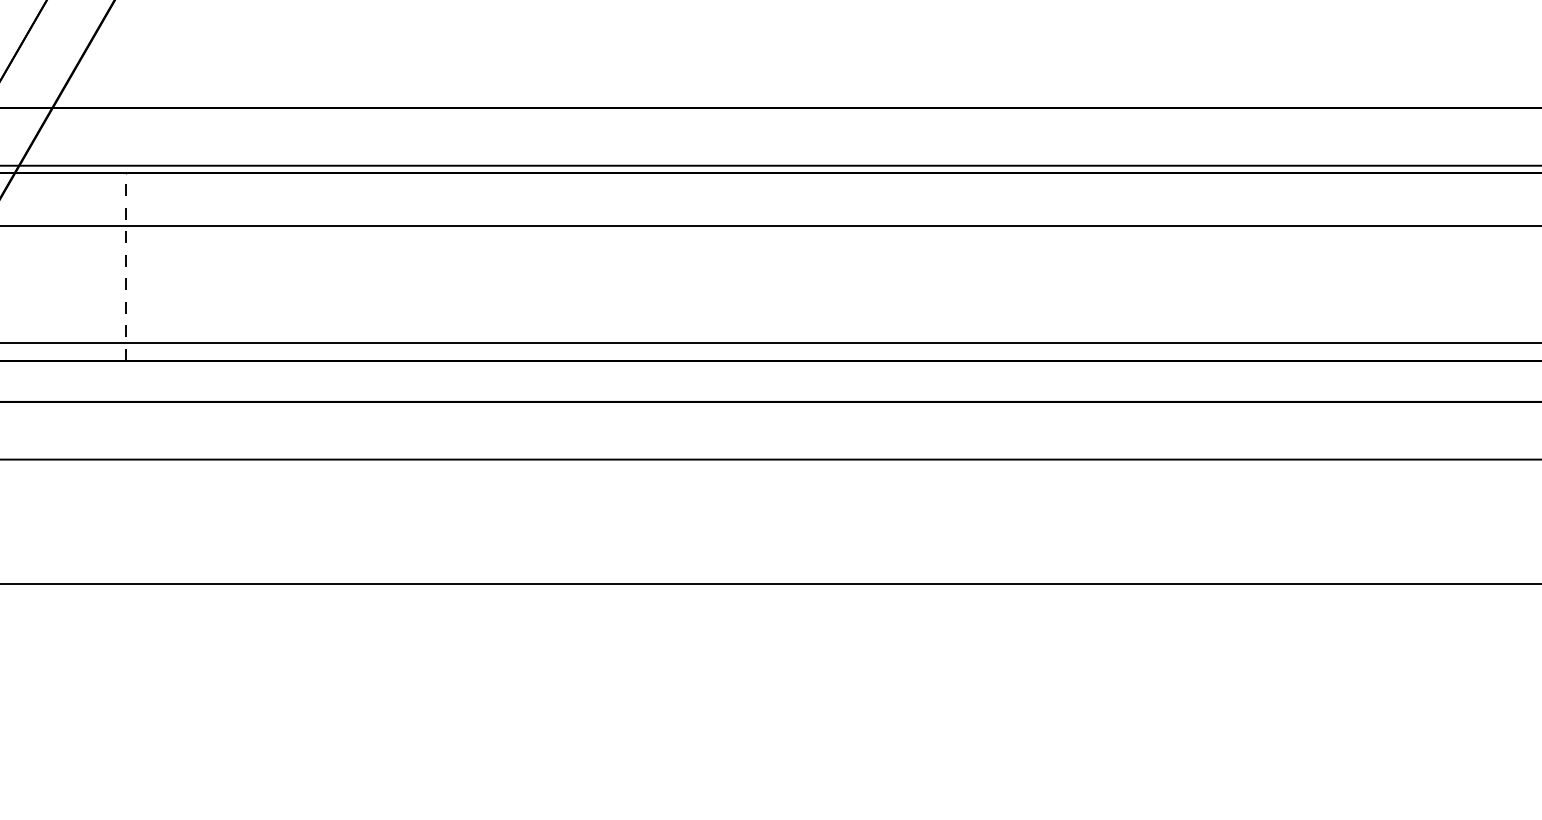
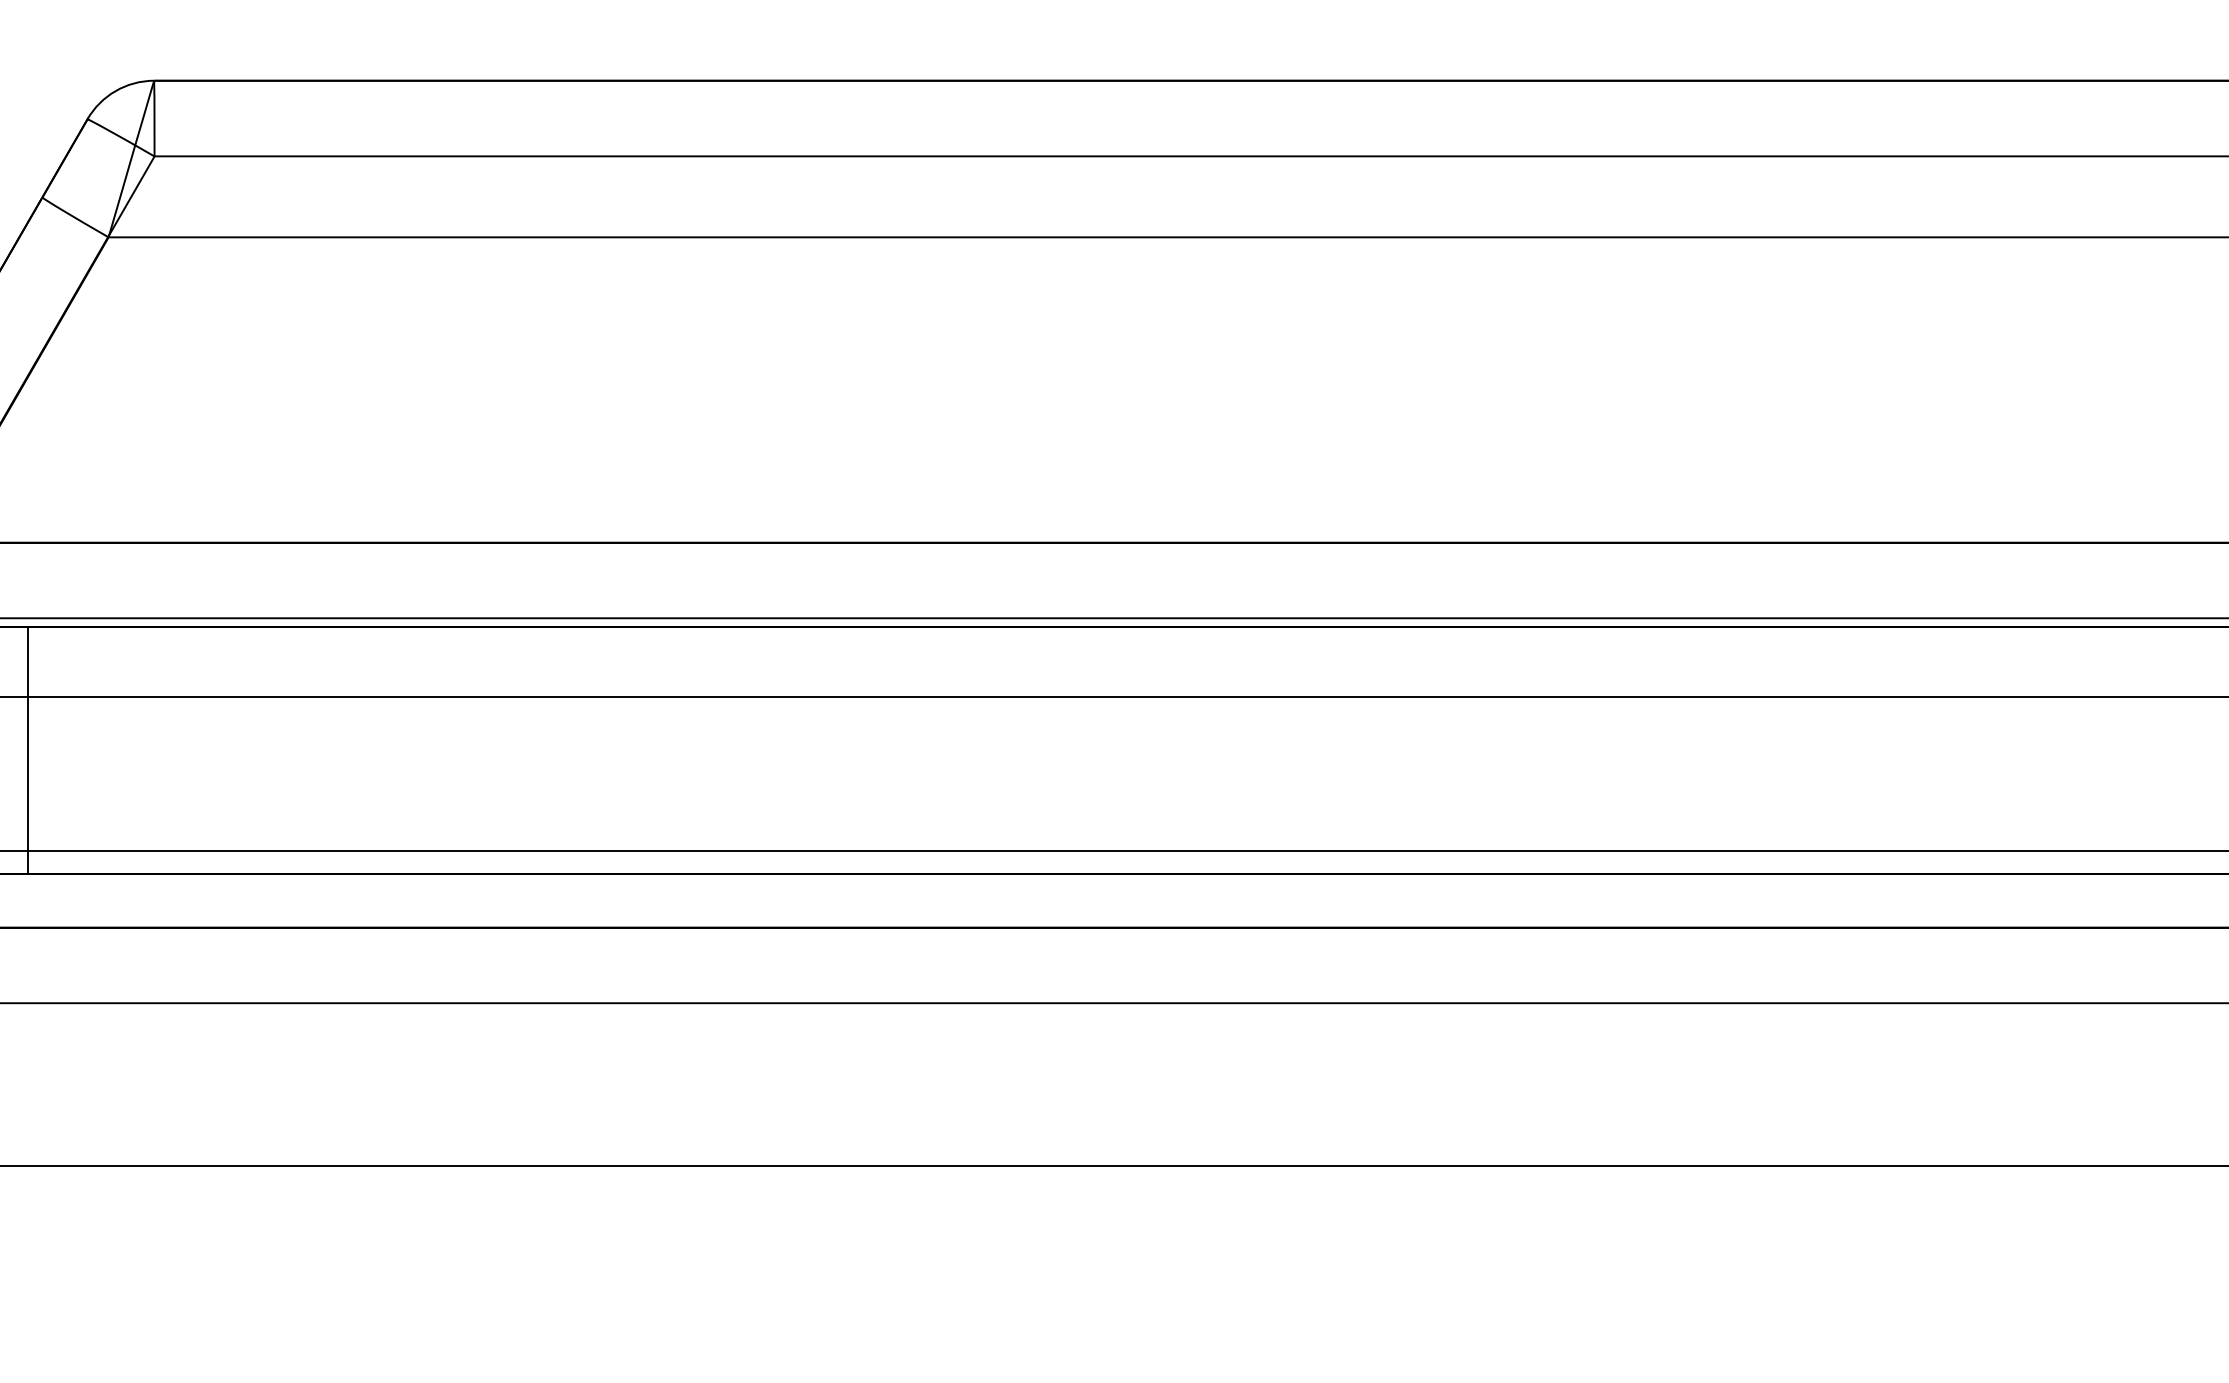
line: (125, 266) -> (27, 750), dashed -> solid

